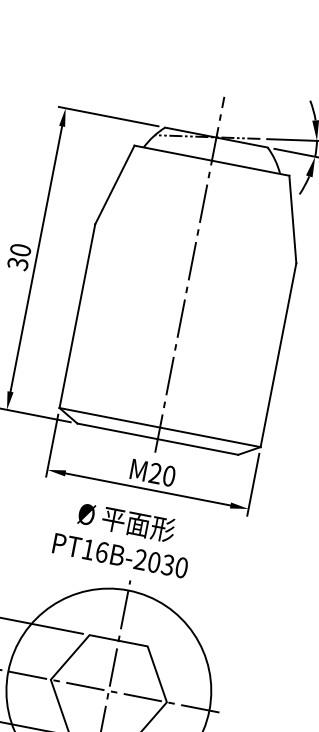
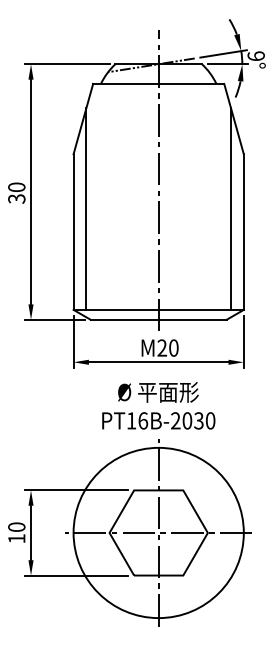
line: (98, 291) -> (86, 208), added
line: (269, 324) -> (231, 208), added
text: (123, 537) -> (158, 405), moved

